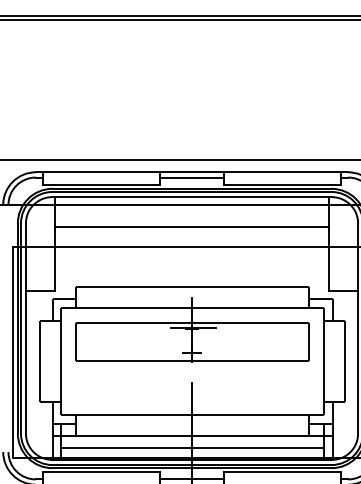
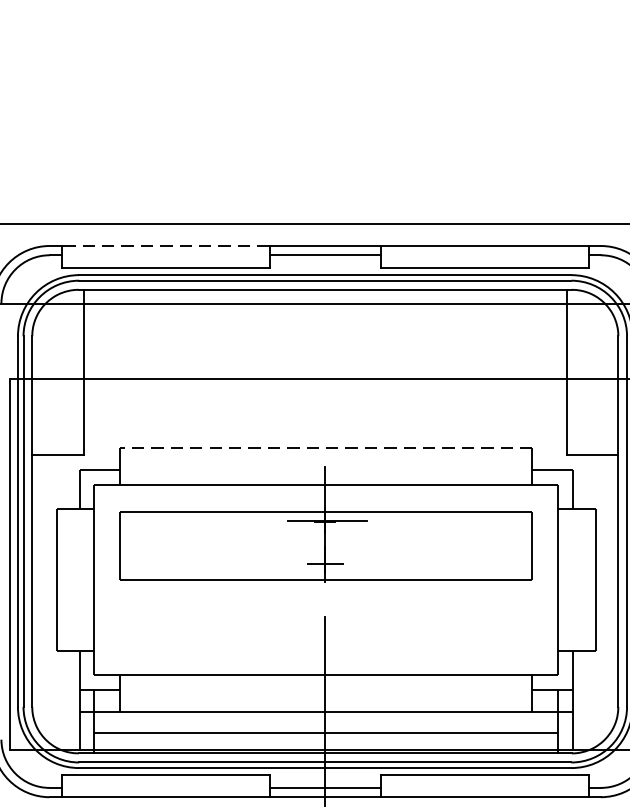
line: (101, 172) -> (165, 246), solid -> dashed
line: (191, 227) -> (324, 343), removed
line: (192, 286) -> (326, 447), solid -> dashed

